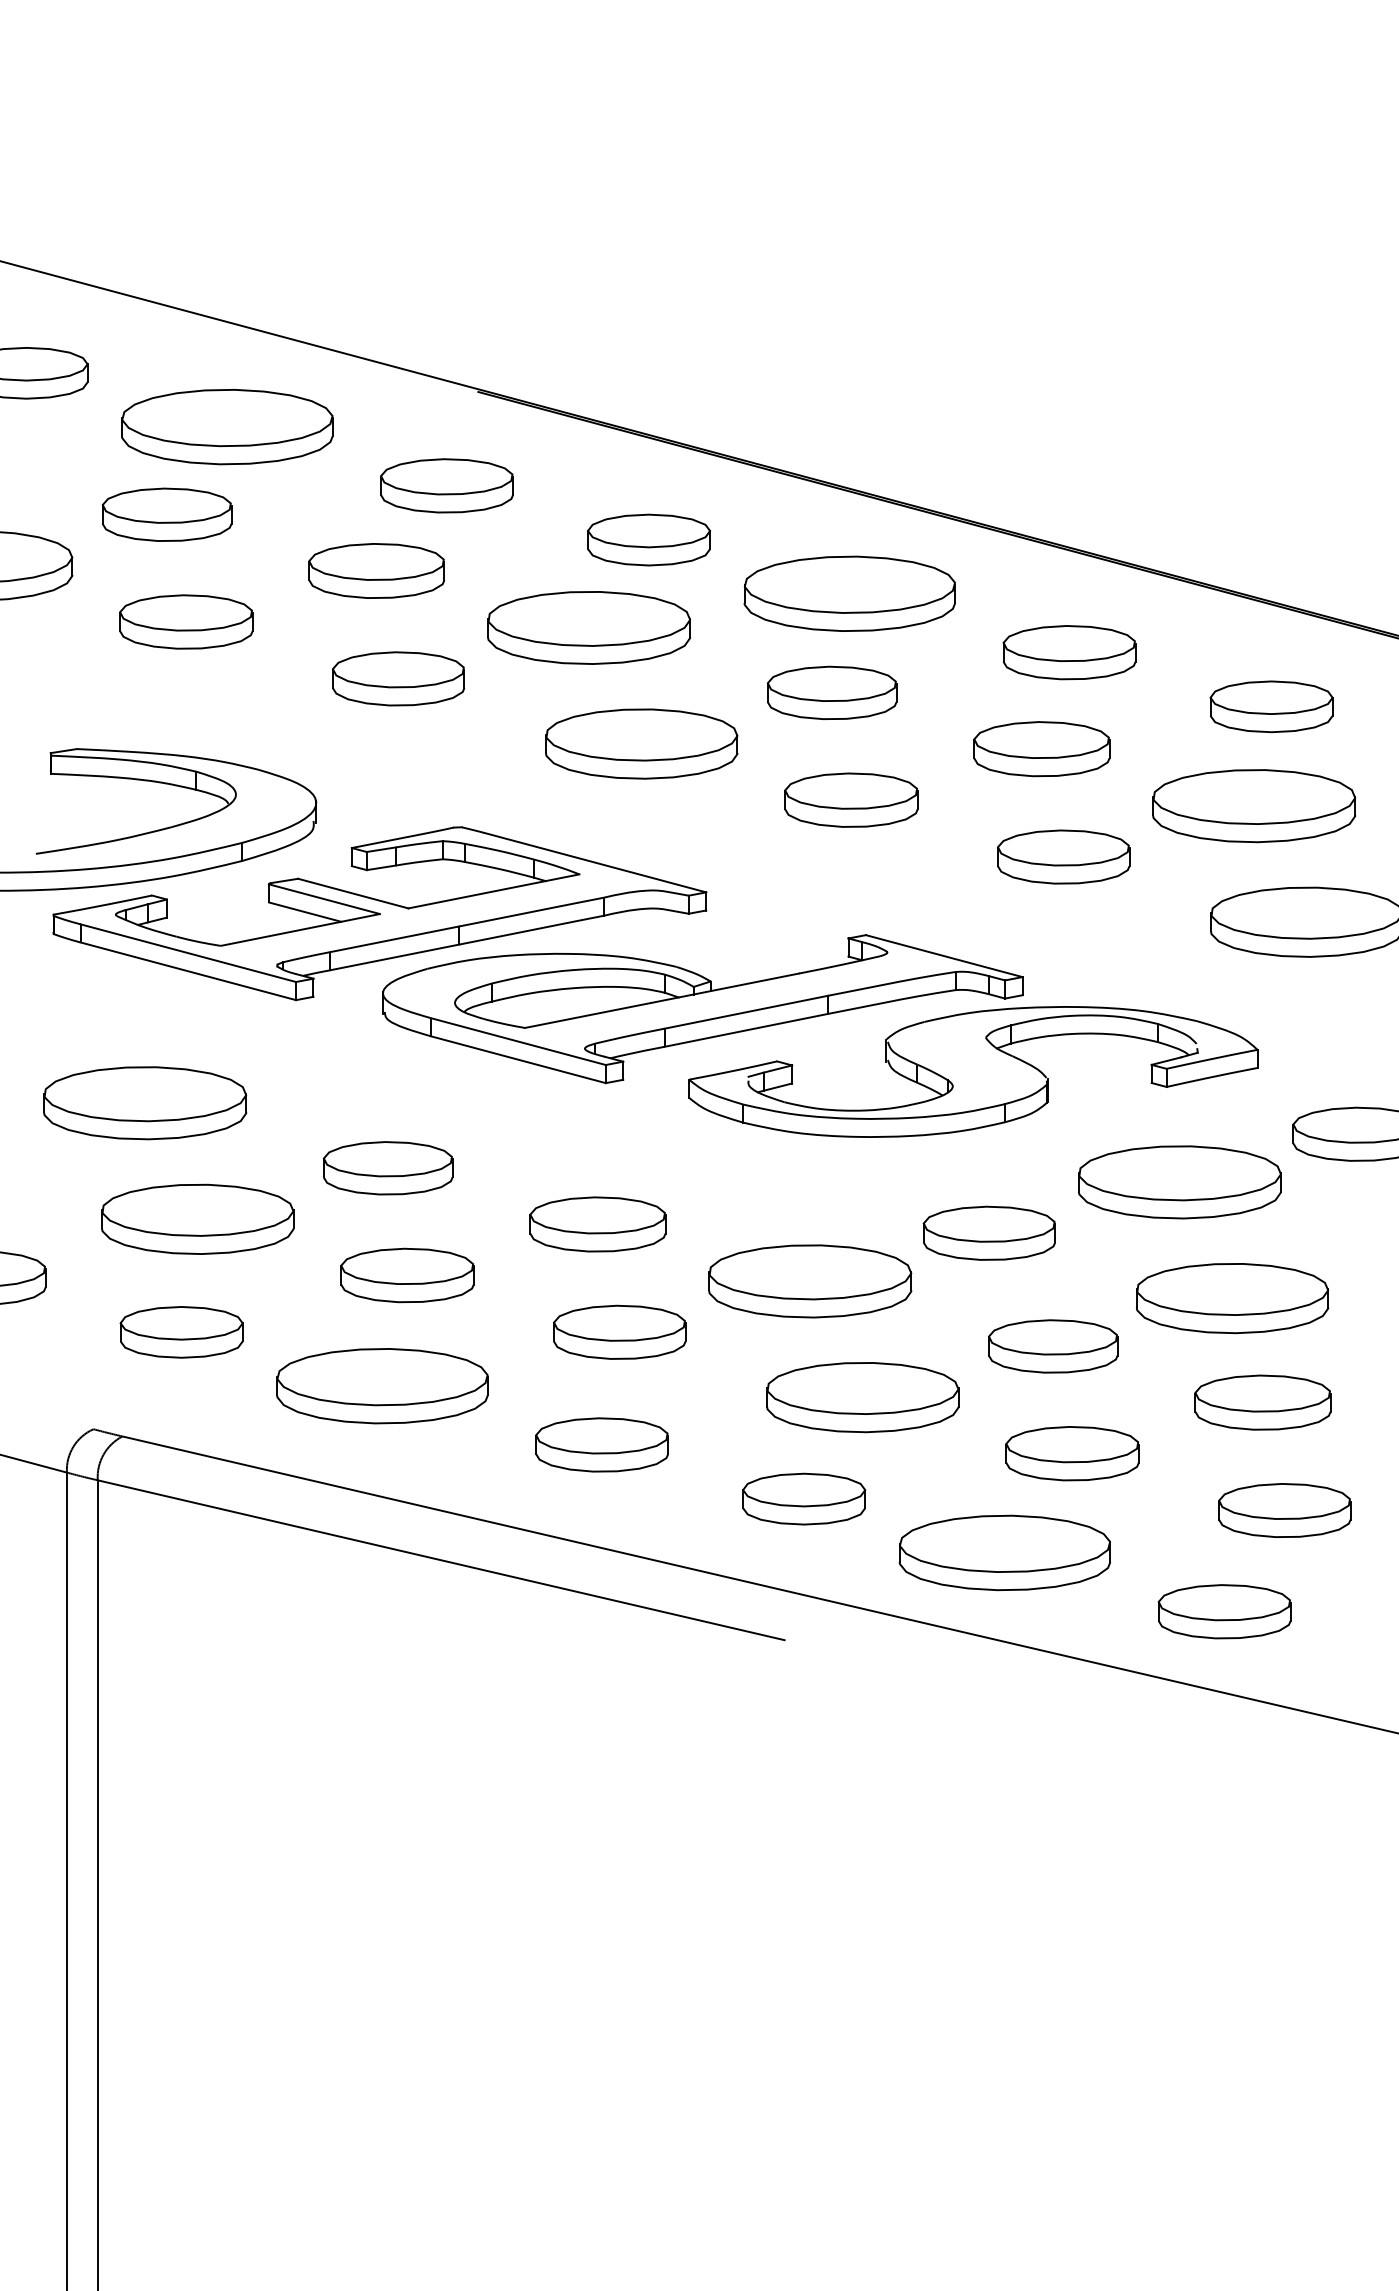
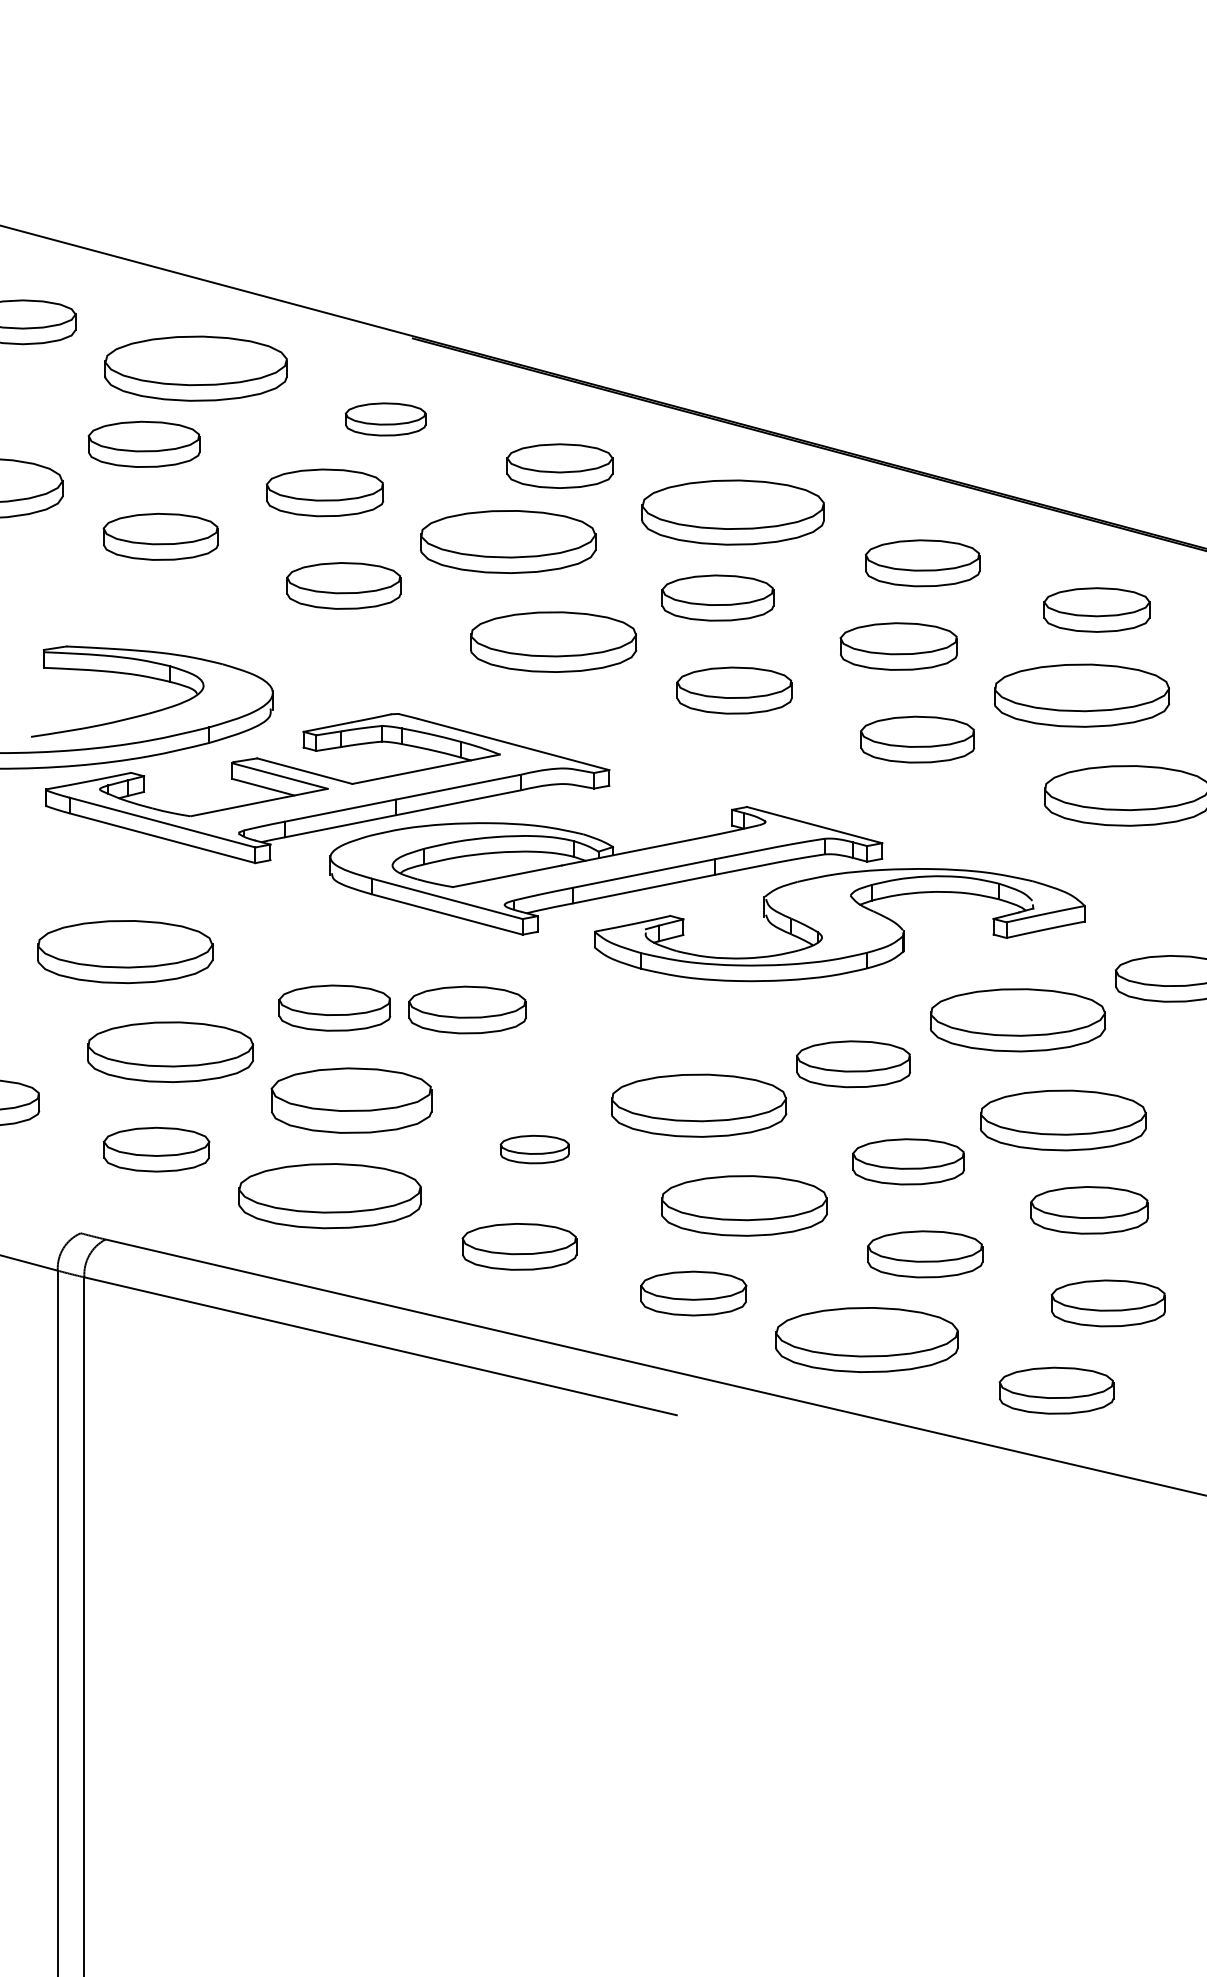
part: (446, 485) -> (385, 419), size x0.7
part: (597, 1224) -> (467, 1010), moved
part: (407, 1275) -> (351, 1100), size x1.4
part: (619, 1331) -> (534, 1148), size x0.6

